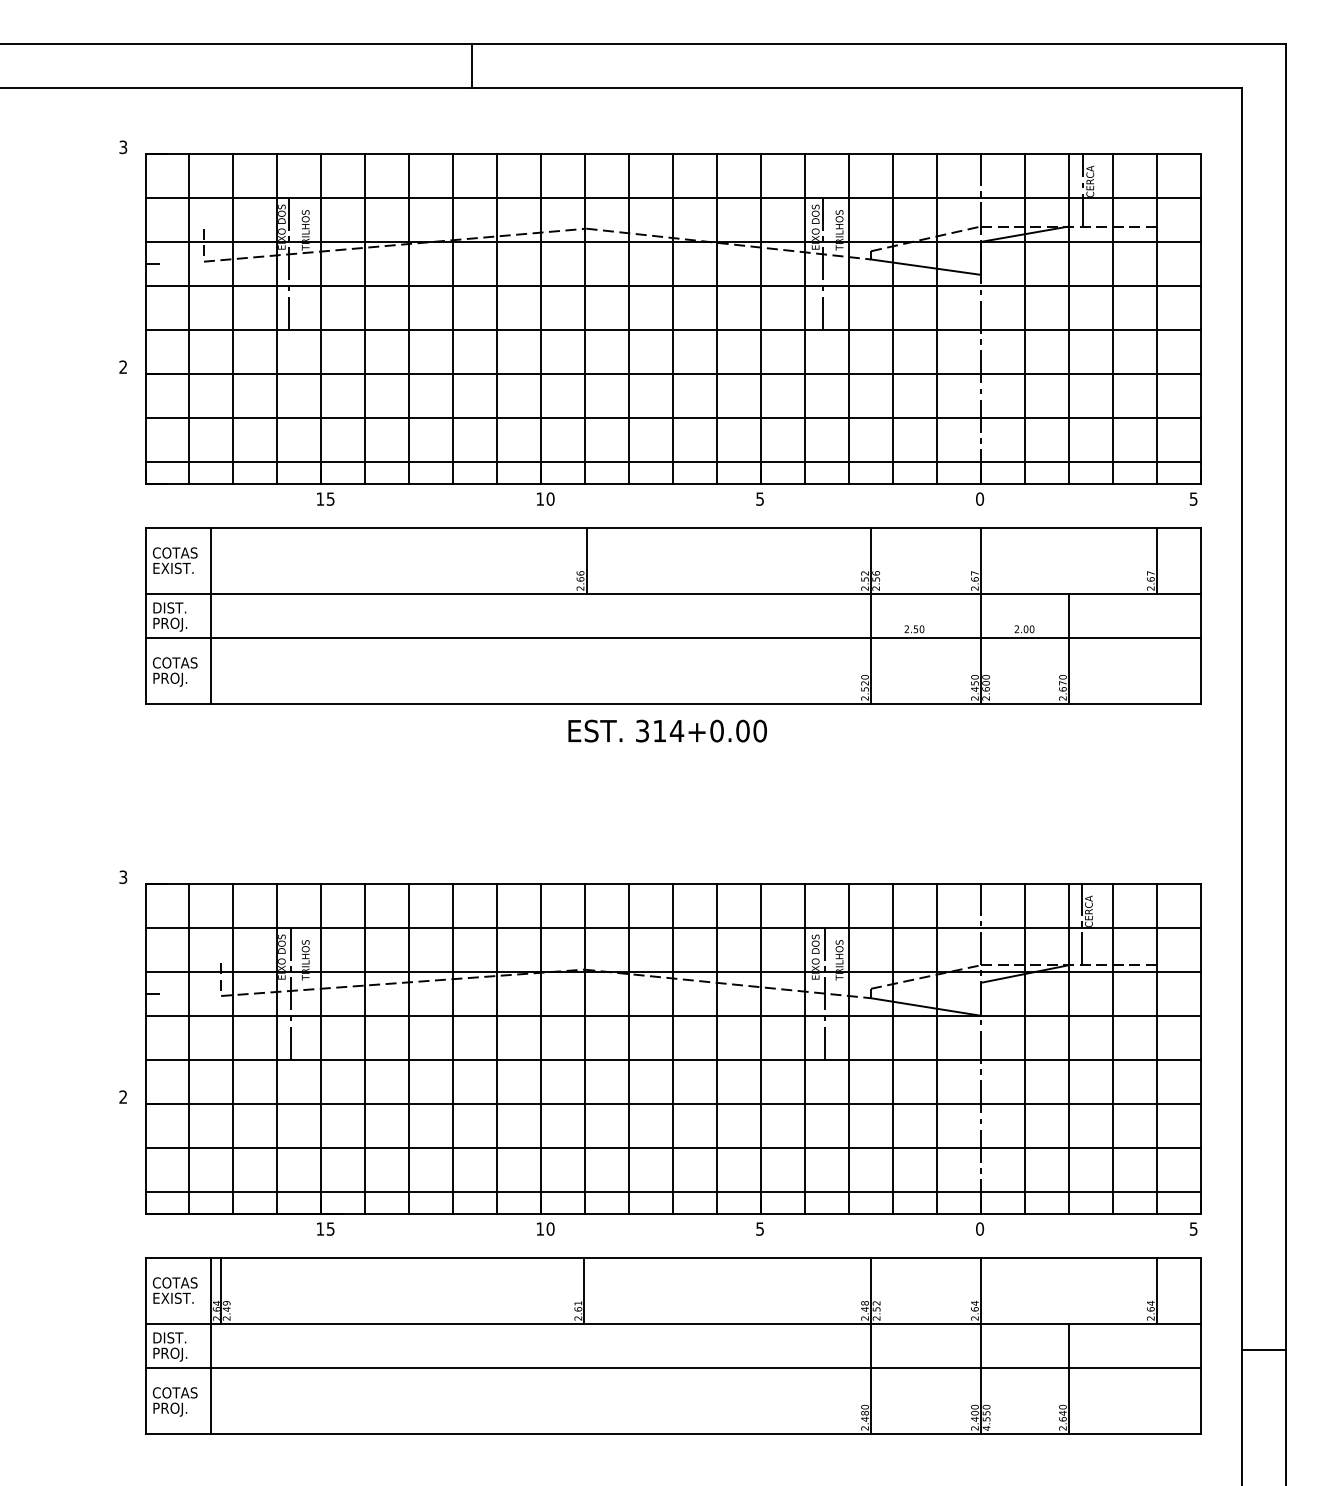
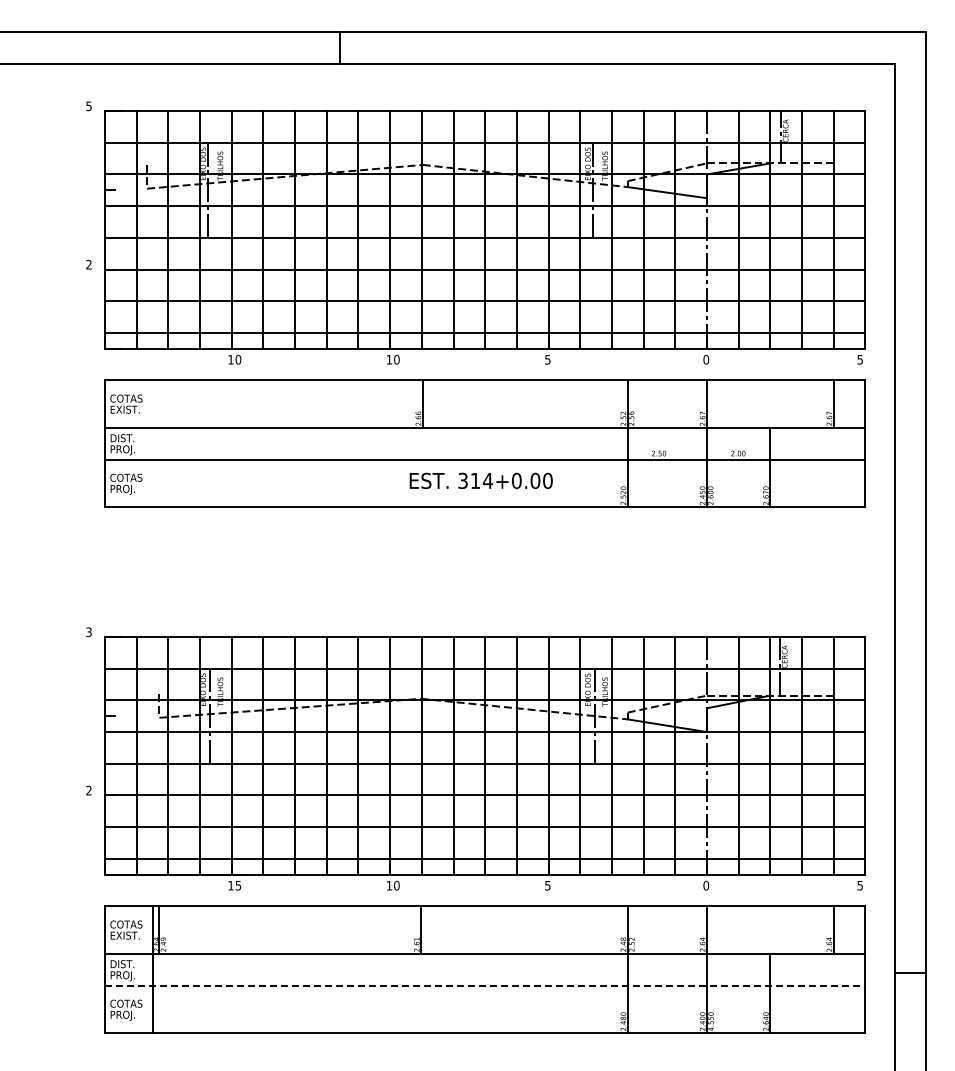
text: (122, 146) -> (88, 105), 3 -> 5
text: (330, 498) -> (238, 359), 15 -> 10
line: (211, 615) -> (152, 443), removed
text: (666, 730) -> (480, 480), moved
line: (673, 1367) -> (485, 985), solid -> dashed

